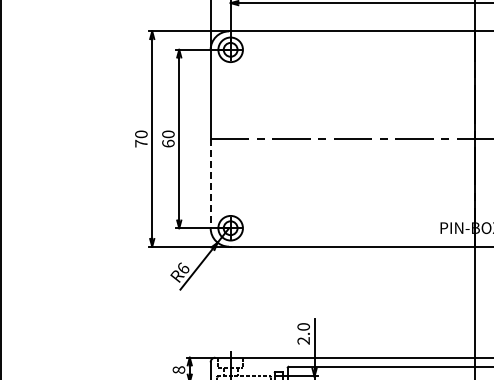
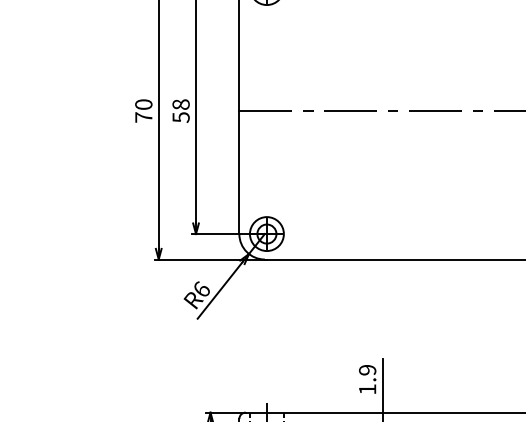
text: (168, 138) -> (181, 110), 60 -> 58
line: (210, 183) -> (239, 172), dashed -> solid
text: (303, 333) -> (367, 379), 2.0 -> 1.9

